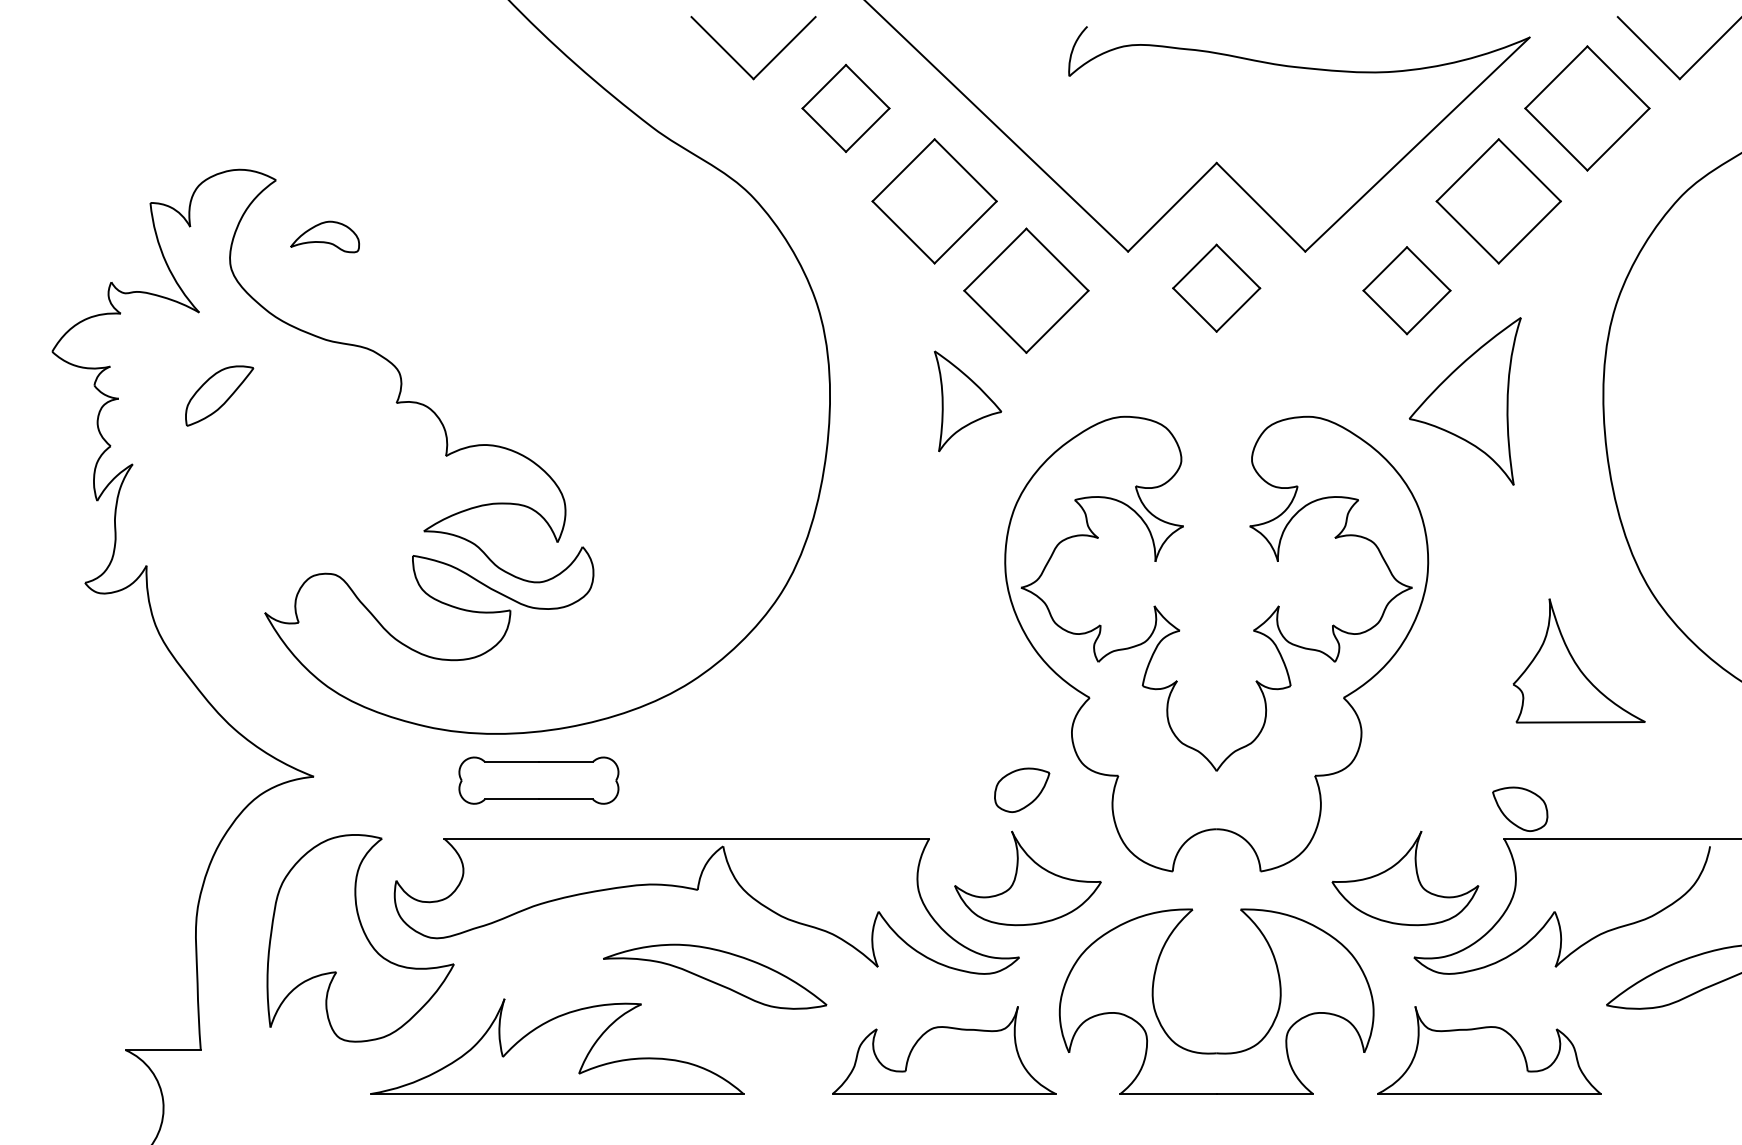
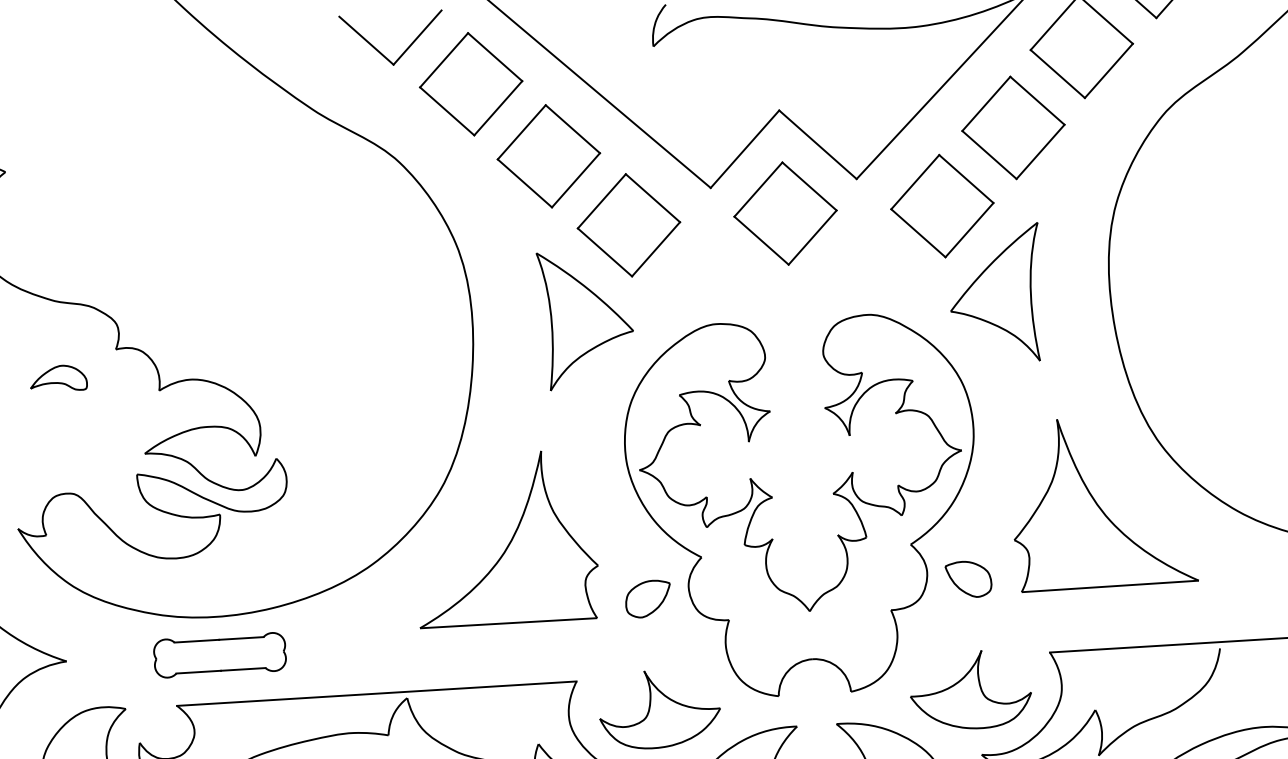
part: (845, 108) -> (470, 84), size x1.43
part: (324, 236) -> (58, 378), moved
part: (1216, 288) -> (785, 213), size x1.43
part: (1406, 290) -> (941, 205), size x1.43
part: (967, 401) -> (586, 319), size x1.67
part: (1578, 660) -> (1102, 502), size x1.67
part: (859, 663) -> (510, 540), added
part: (538, 780) -> (219, 655), moved
part: (1022, 789) -> (648, 598), moved
part: (1520, 808) -> (968, 578), moved

